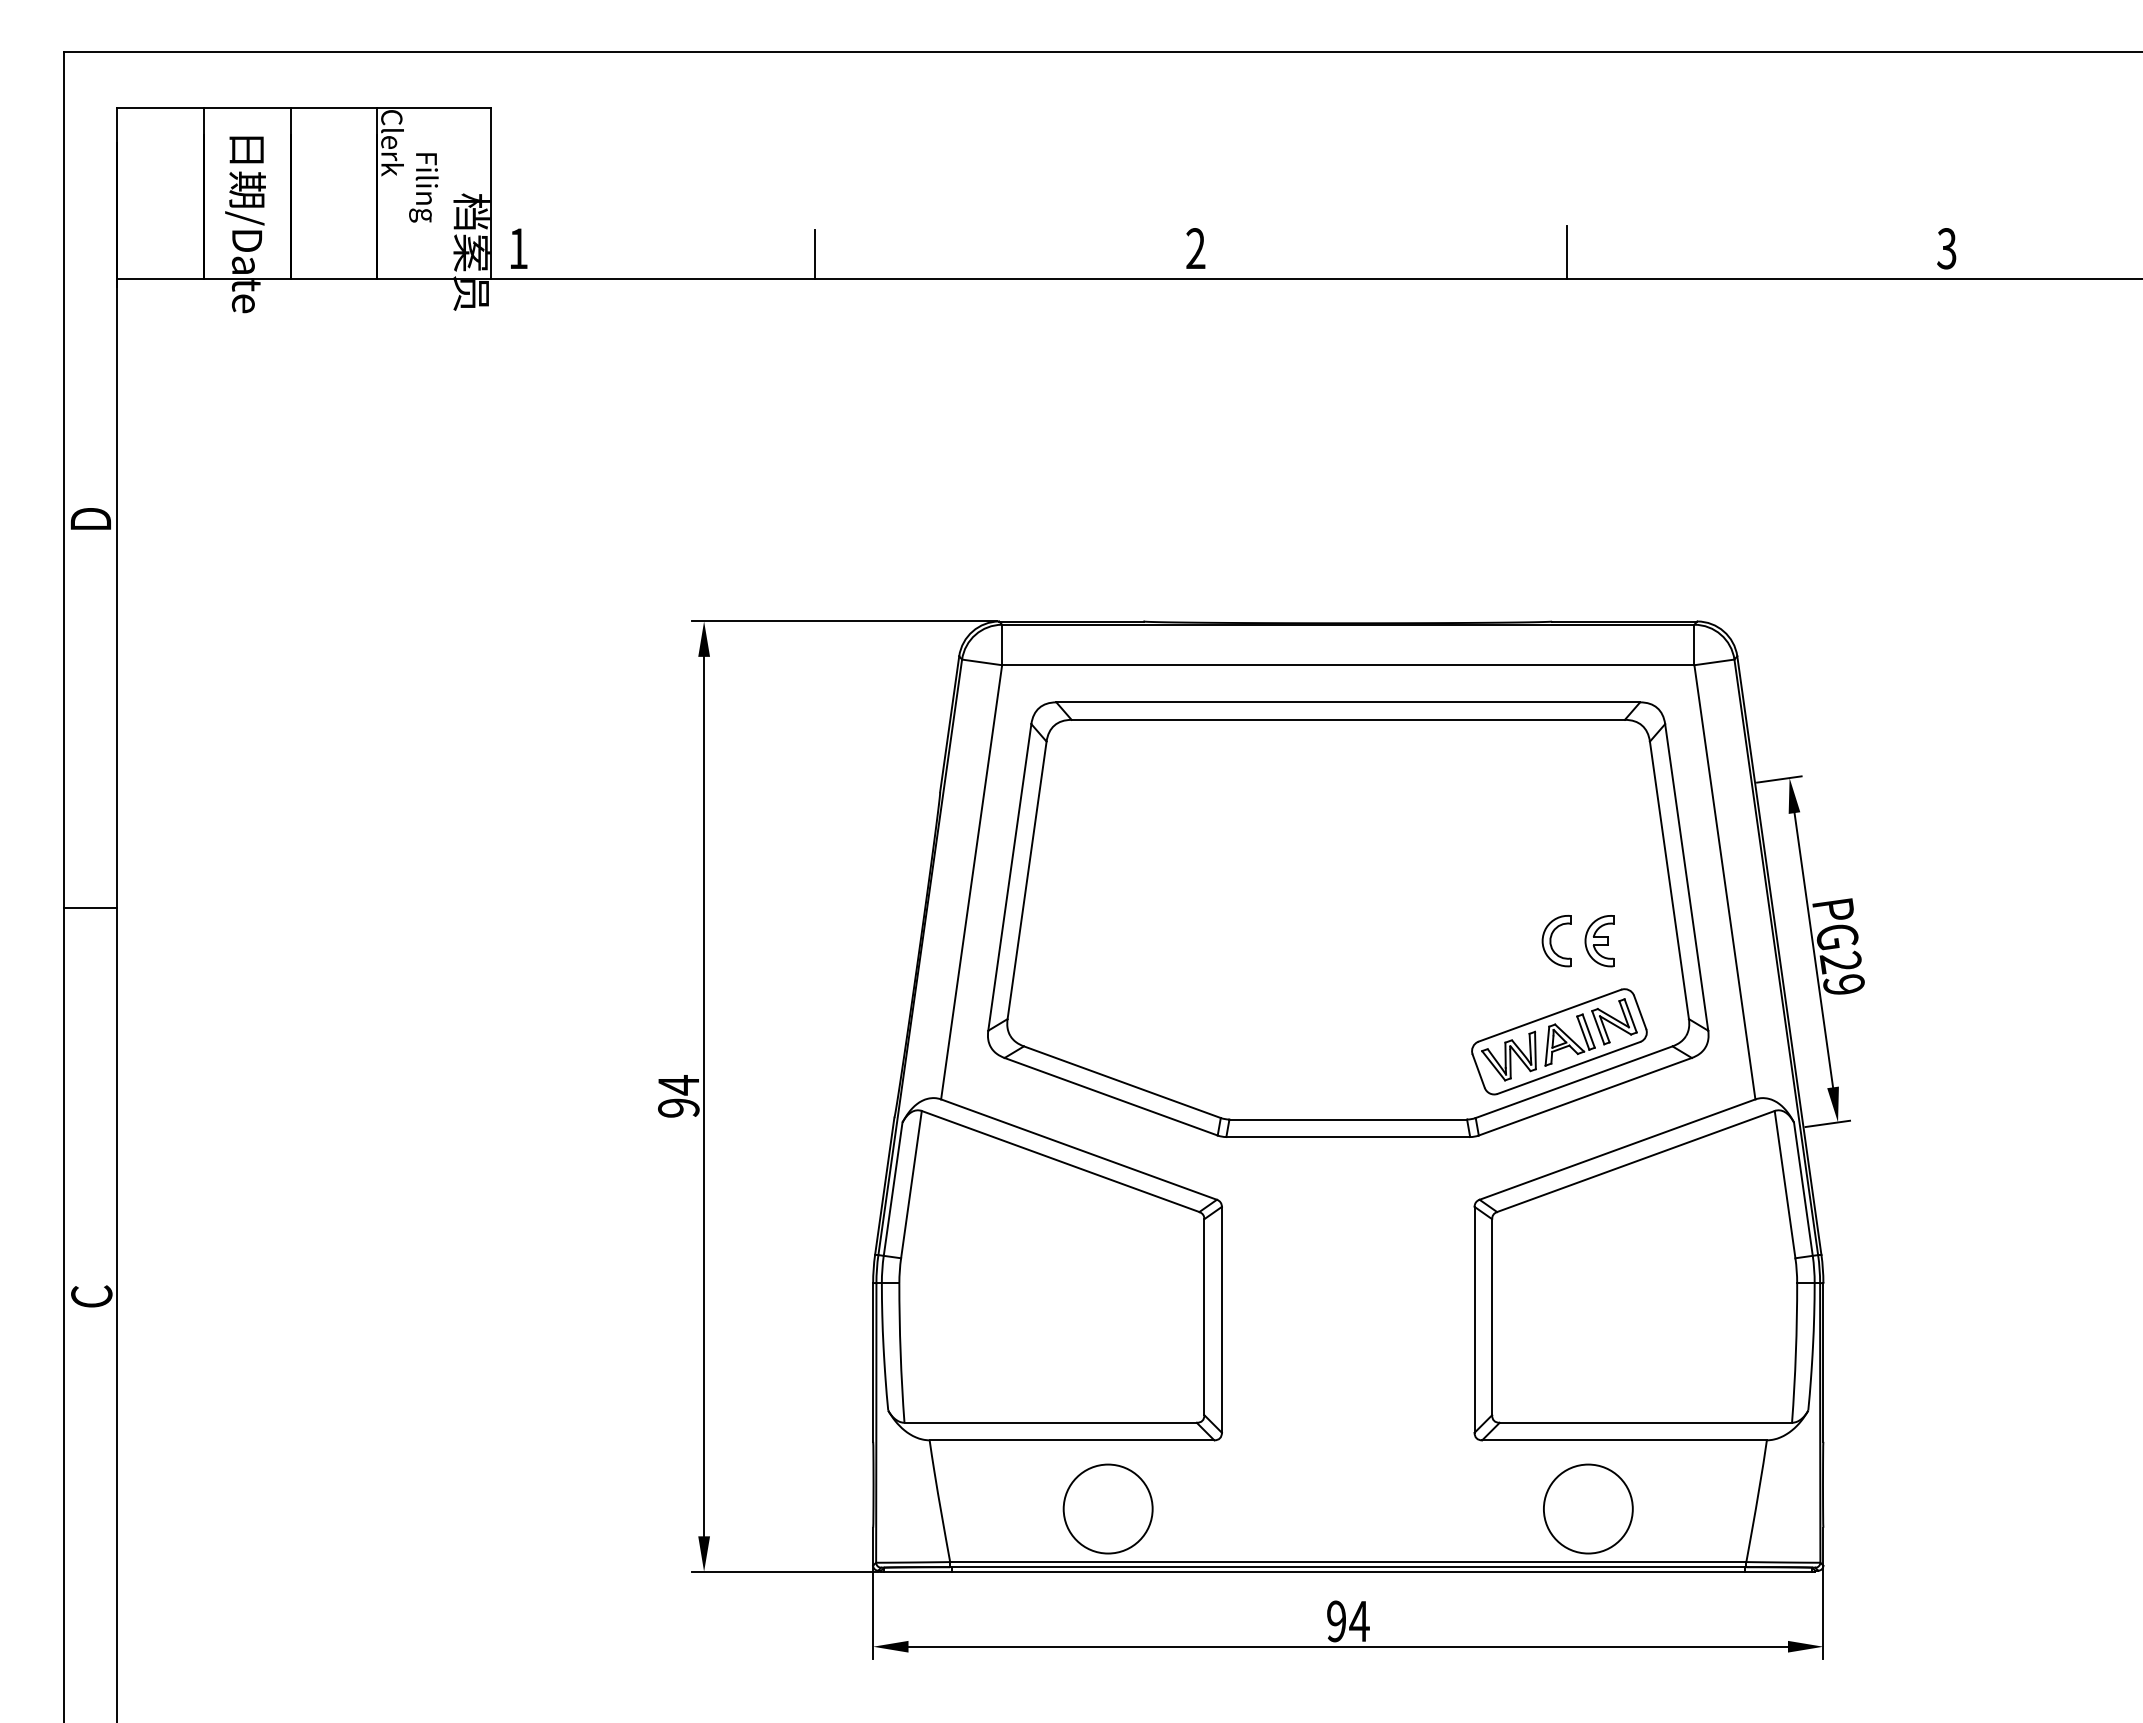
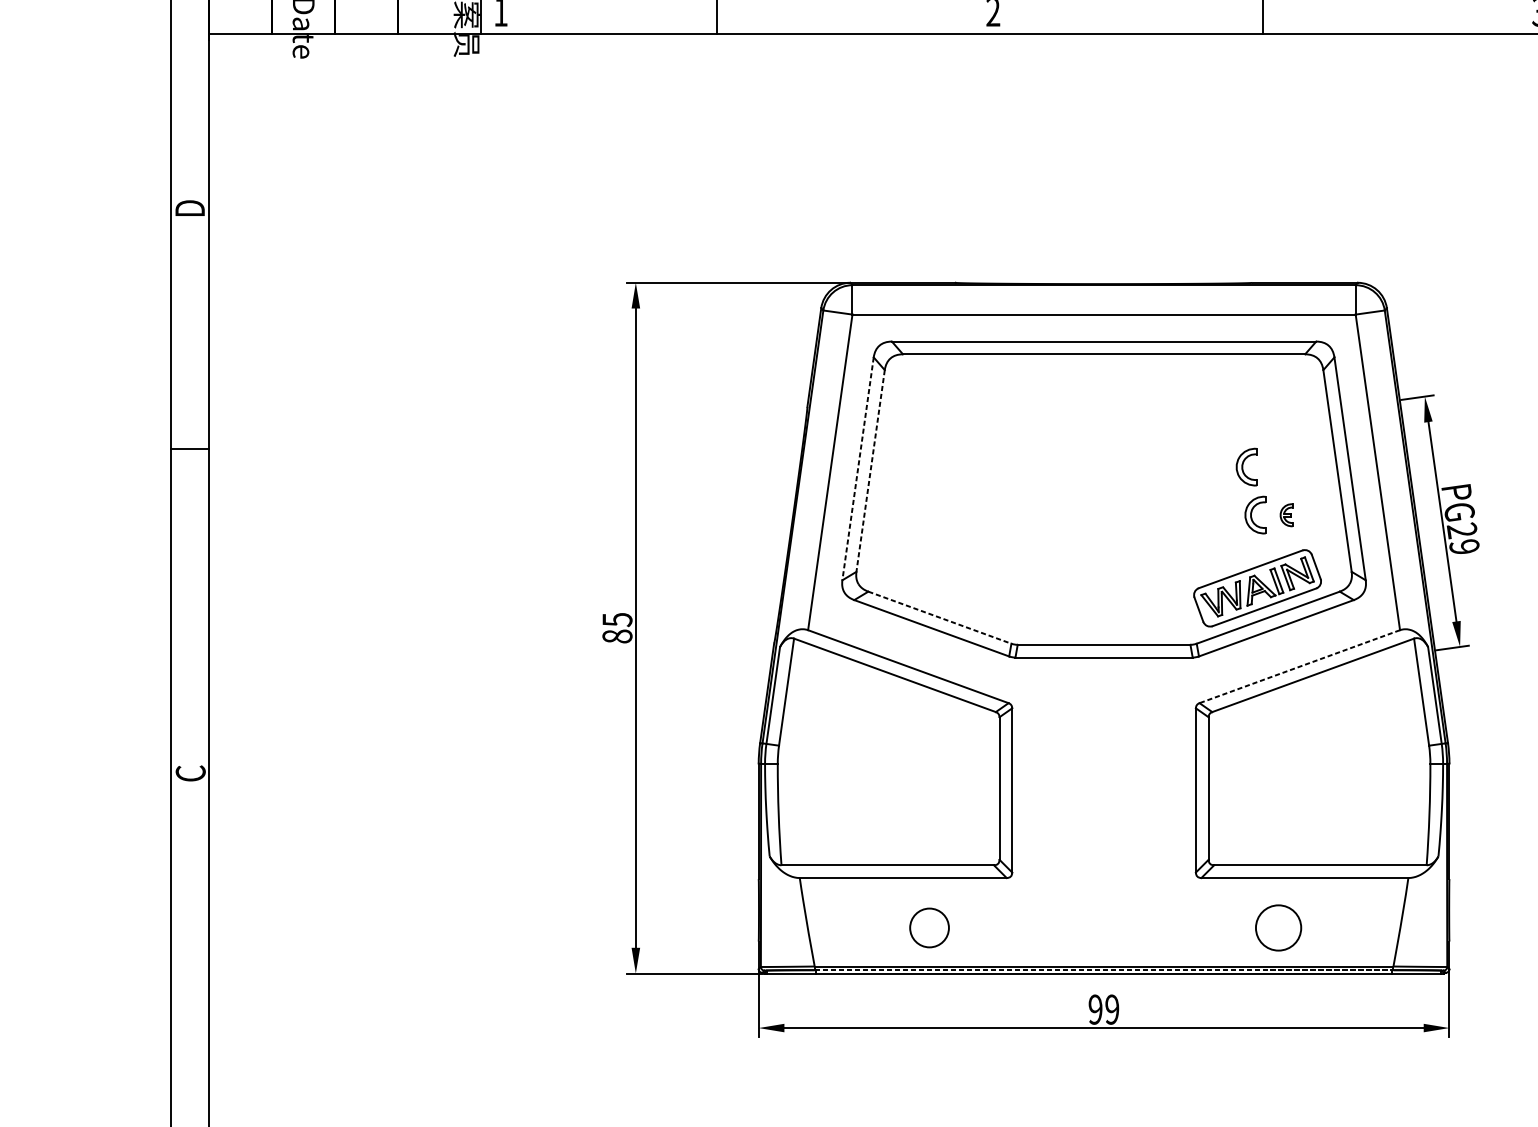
part: (1544, 875) -> (1246, 467), added
line: (1009, 877) -> (857, 468), solid -> dashed
line: (1027, 880) -> (870, 471), solid -> dashed
line: (90, 907) -> (189, 448), moved
part: (1599, 941) -> (1286, 515), size x0.6
line: (1122, 1082) -> (939, 617), solid -> dashed
text: (678, 1096) -> (617, 628), 94 -> 85
line: (1617, 1149) -> (1299, 666), solid -> dashed
circle: (1107, 1508) -> (929, 927), size x0.6
circle: (1587, 1508) -> (1277, 927), size x0.7
line: (1348, 1567) -> (1104, 970), solid -> dashed
text: (1359, 1621) -> (1112, 1009), 94 -> 99

